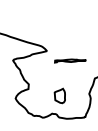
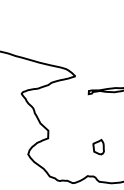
part: (59, 95) -> (98, 146), size x0.62

